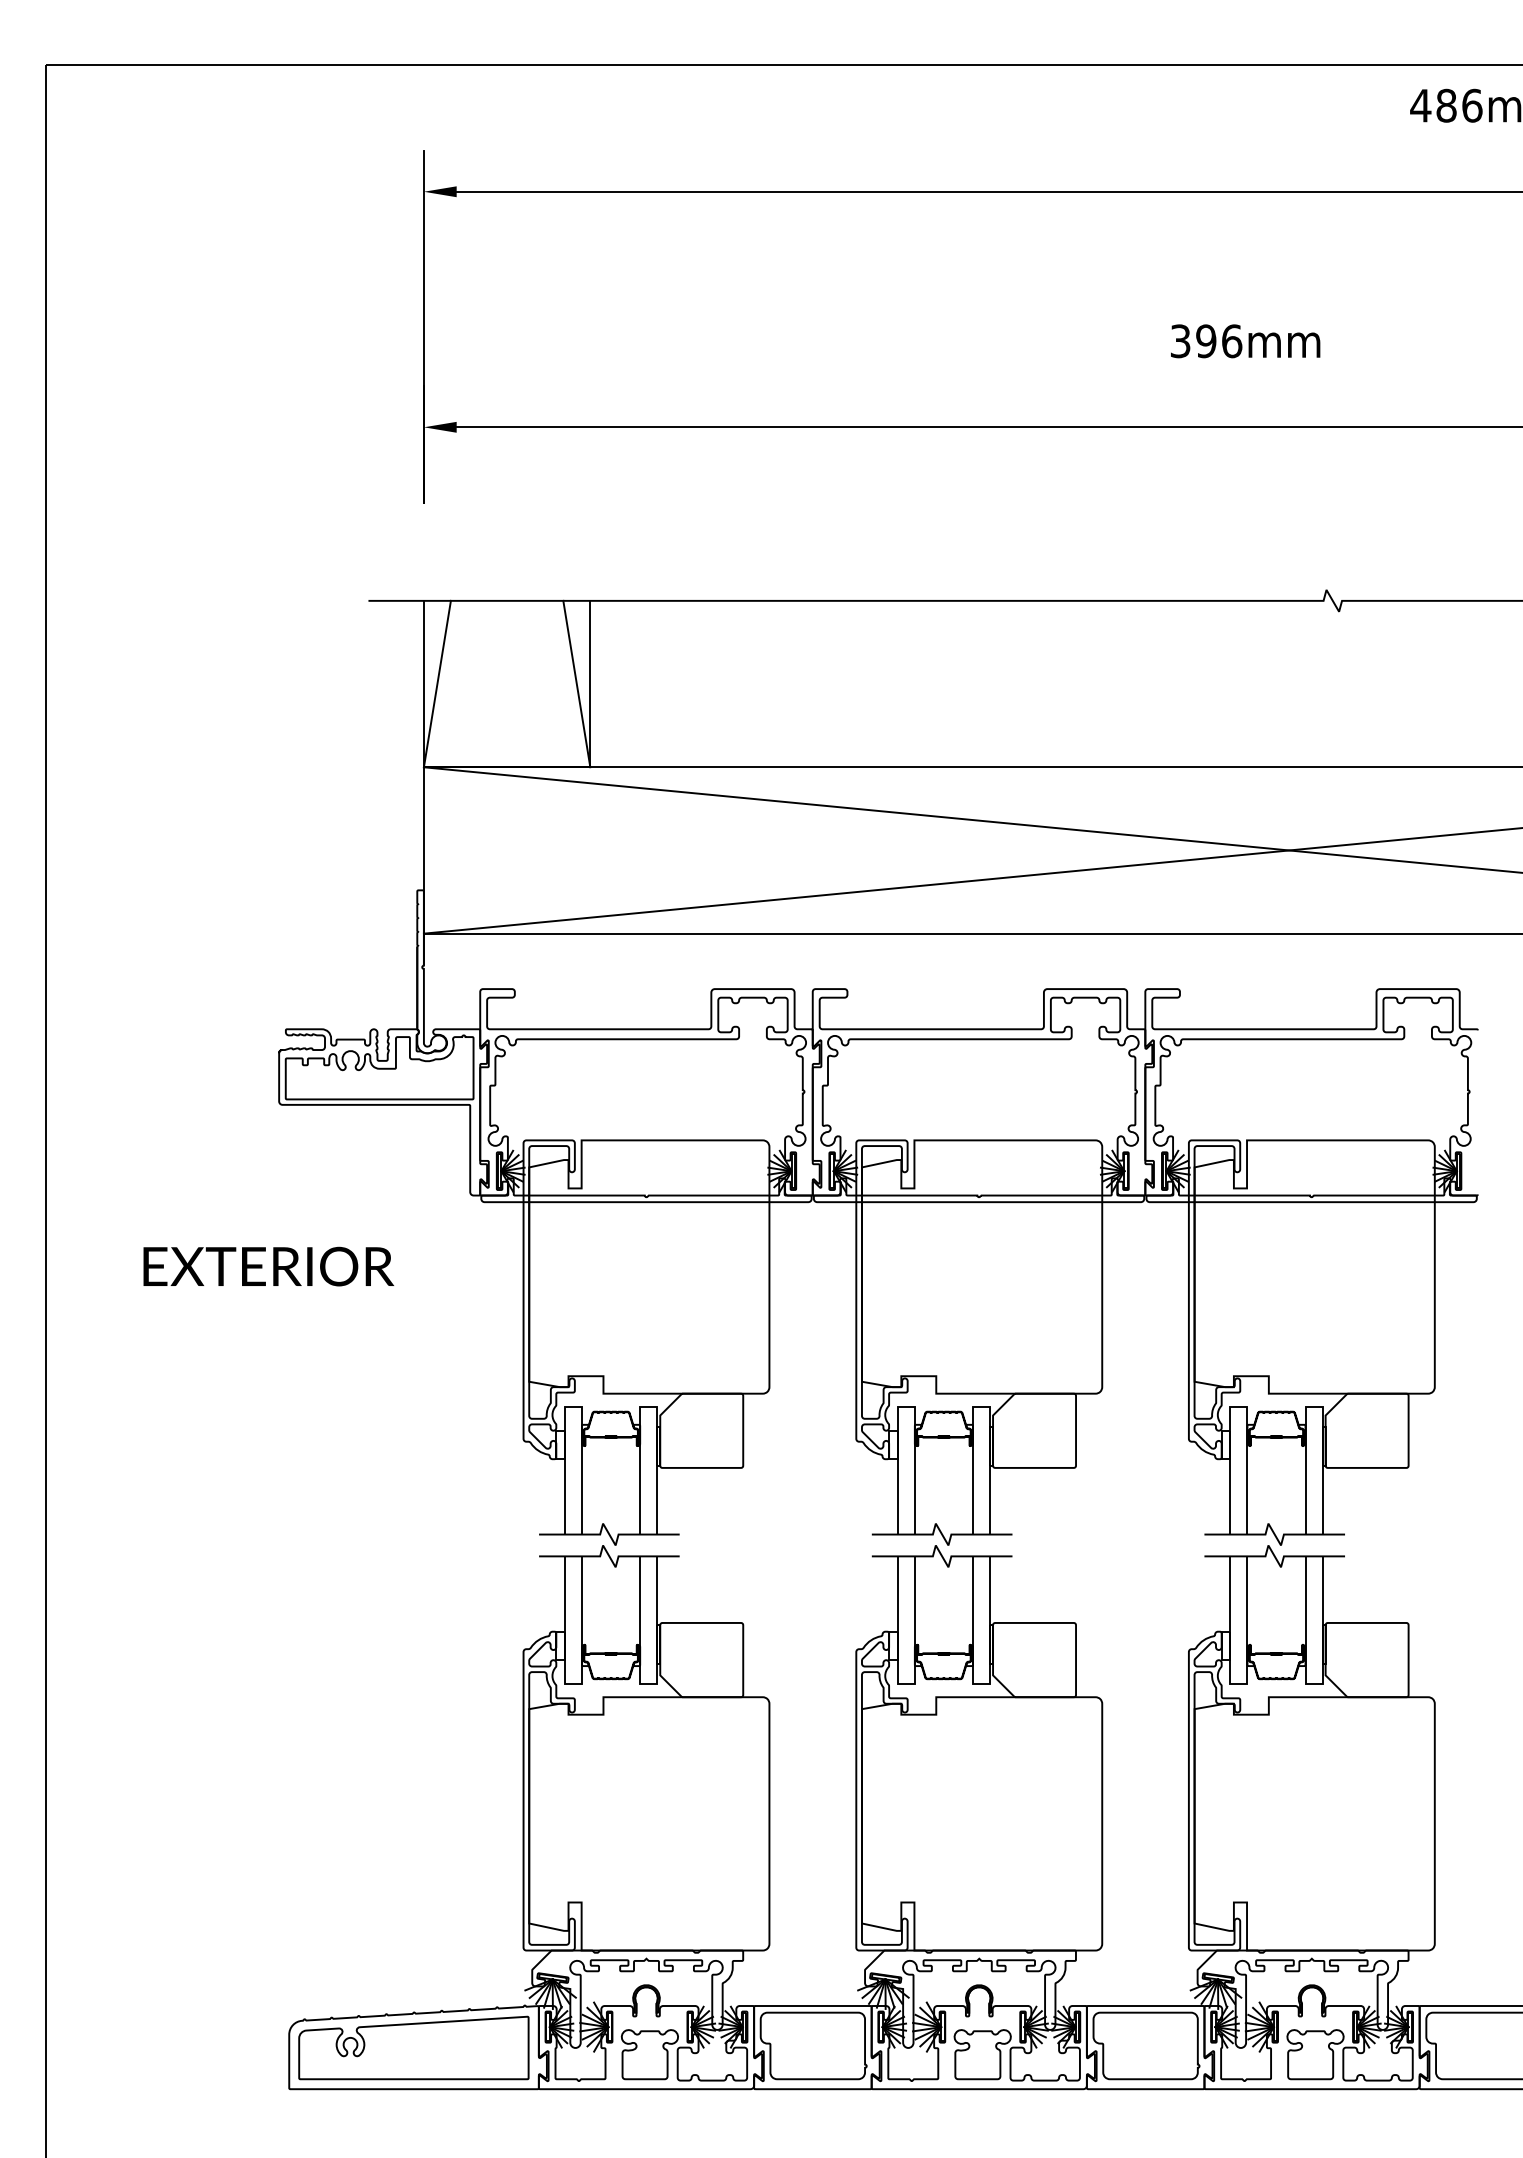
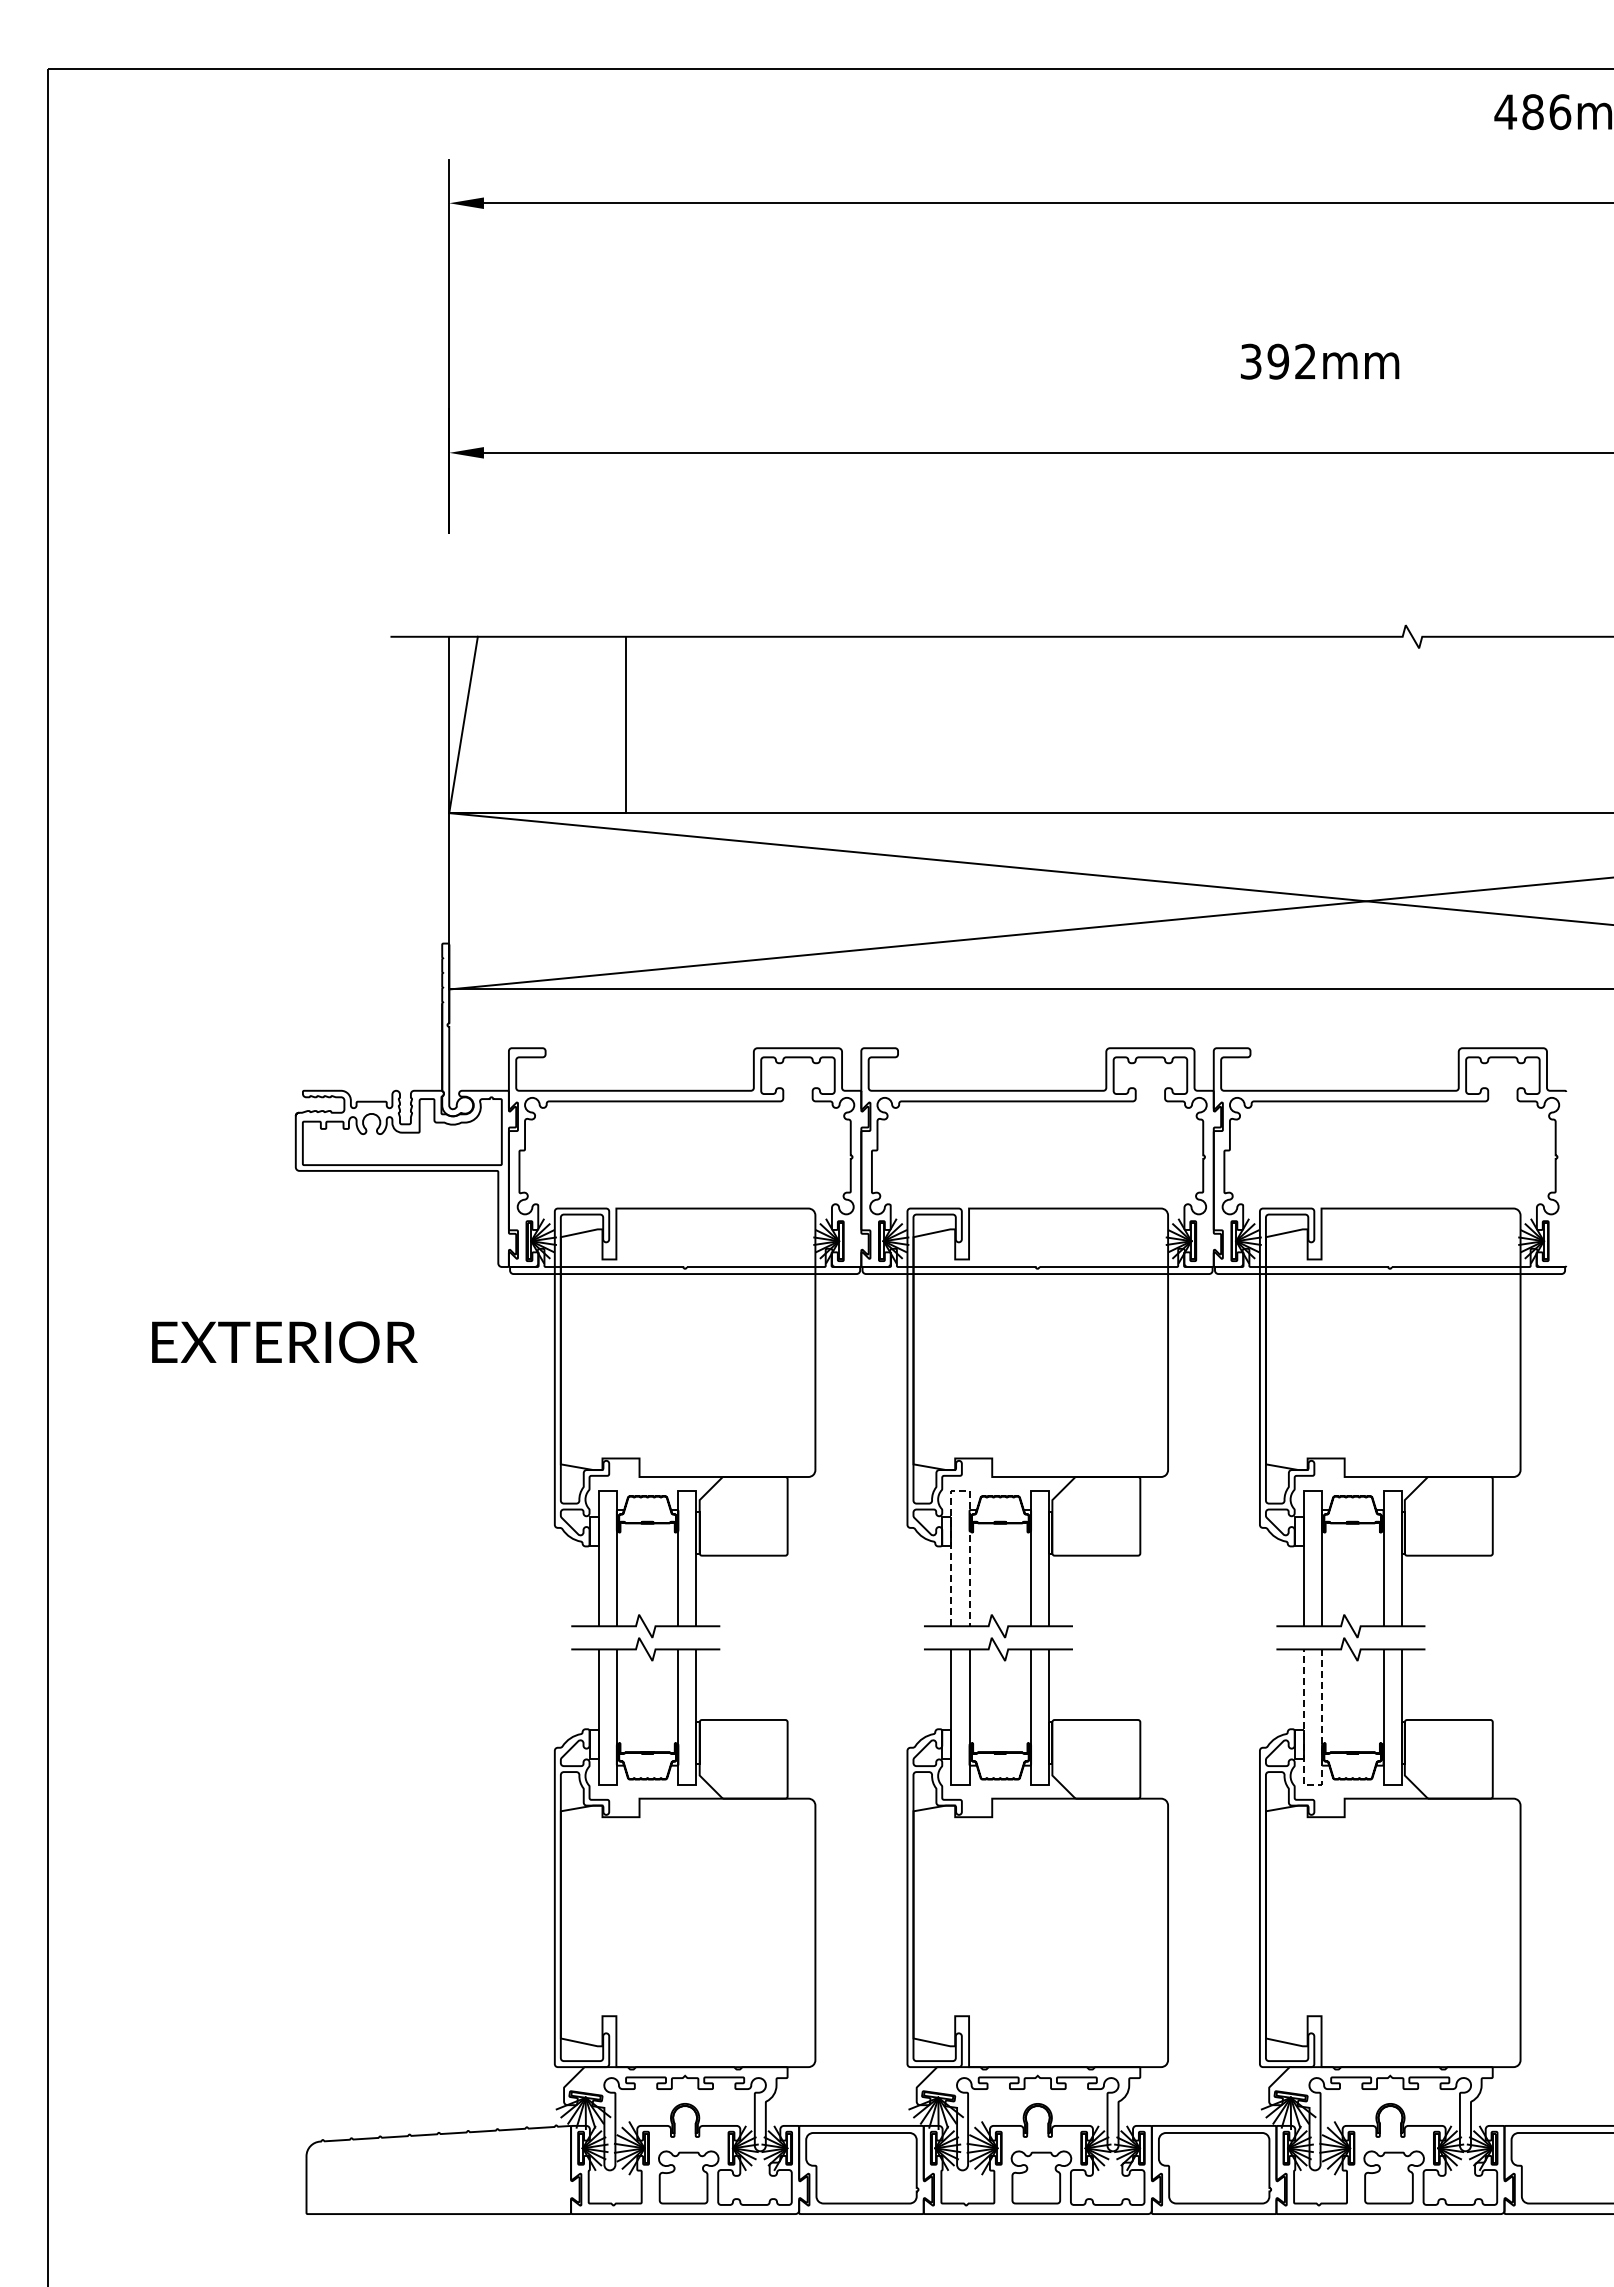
text: (1231, 341) -> (1305, 361), 396mm -> 392mm
line: (576, 683) -> (610, 724), removed
line: (906, 1406) -> (960, 1490), solid -> dashed
line: (1238, 1683) -> (1312, 1784), solid -> dashed
part: (413, 2048) -> (438, 2170), removed

